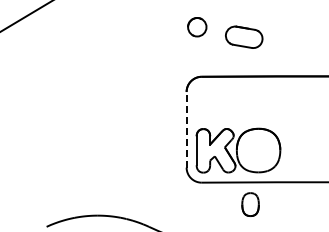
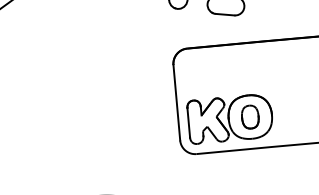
line: (186, 129) -> (176, 102), dashed -> solid
part: (250, 204) -> (250, 116), moved

